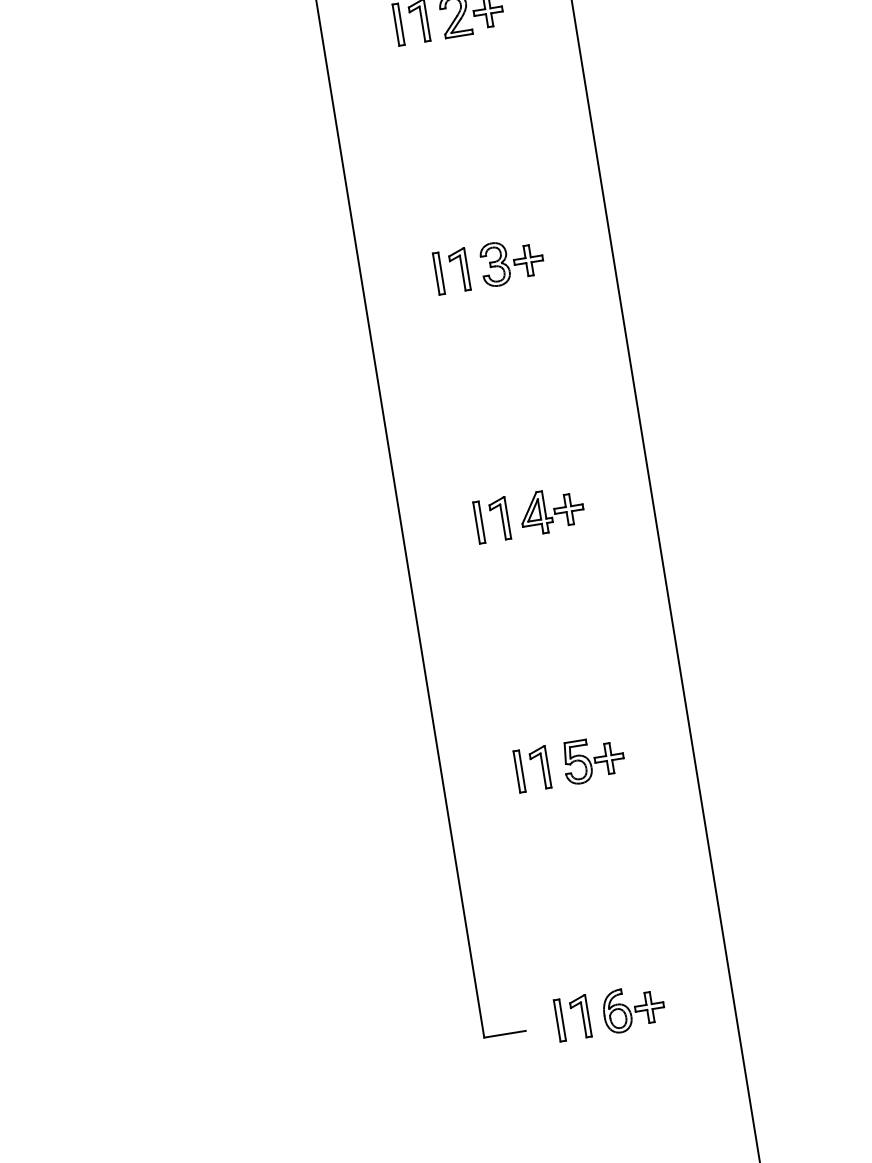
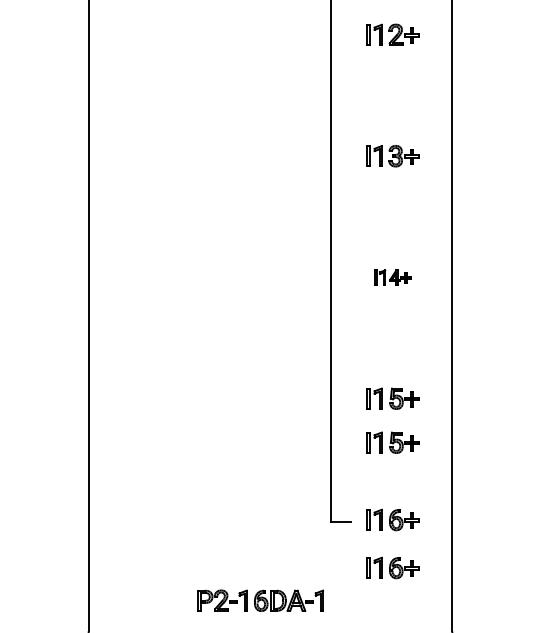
part: (528, 514) -> (392, 277), size x0.7
part: (583, 853) -> (392, 442), added
part: (625, 1110) -> (392, 567), added

